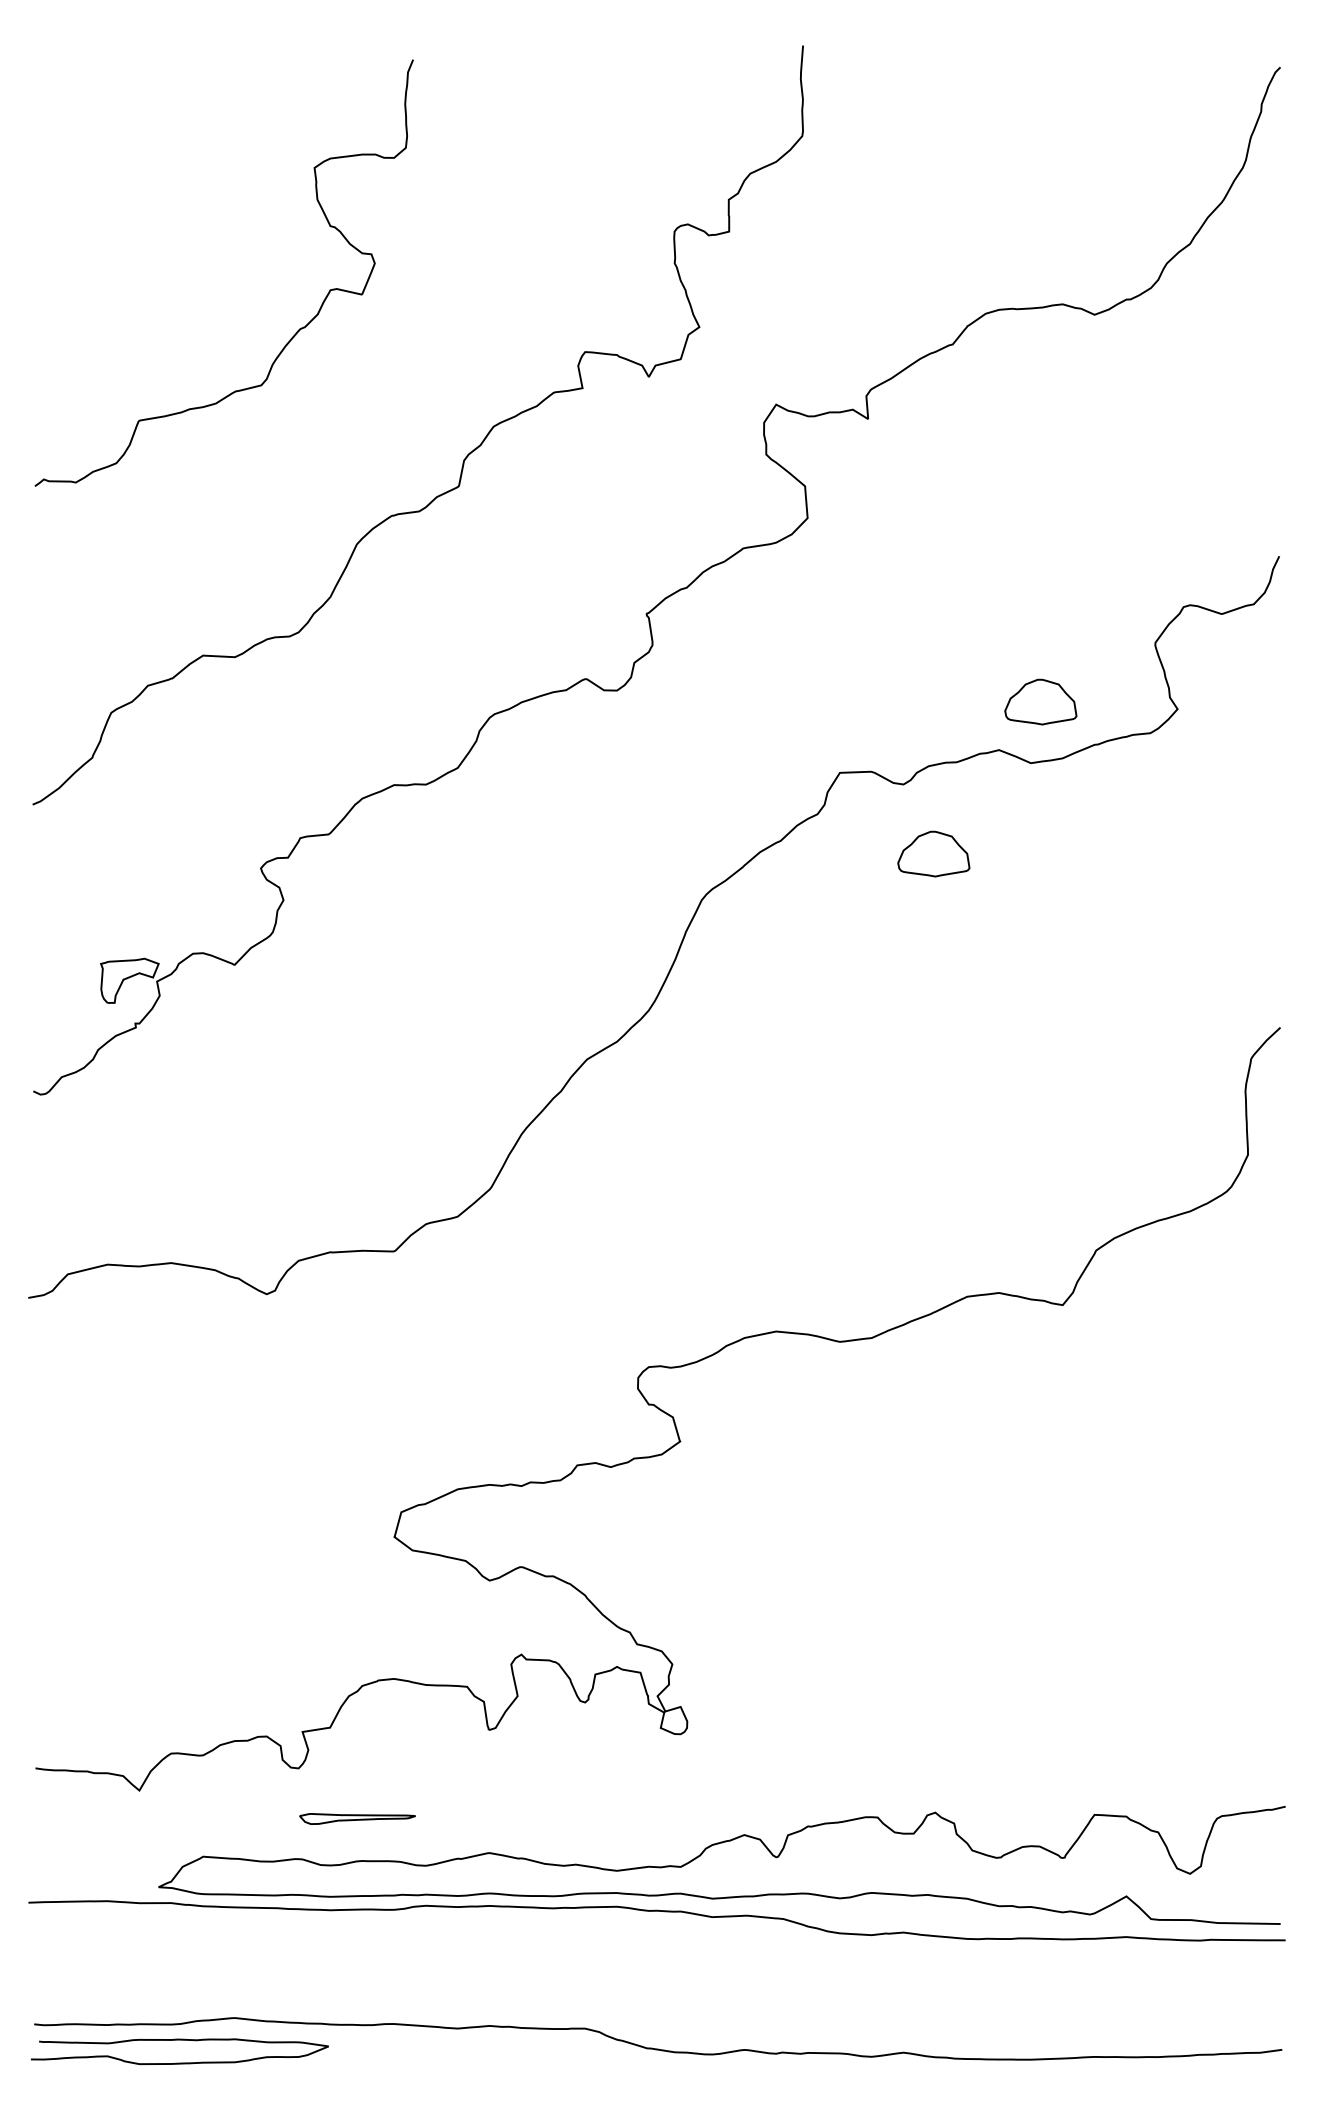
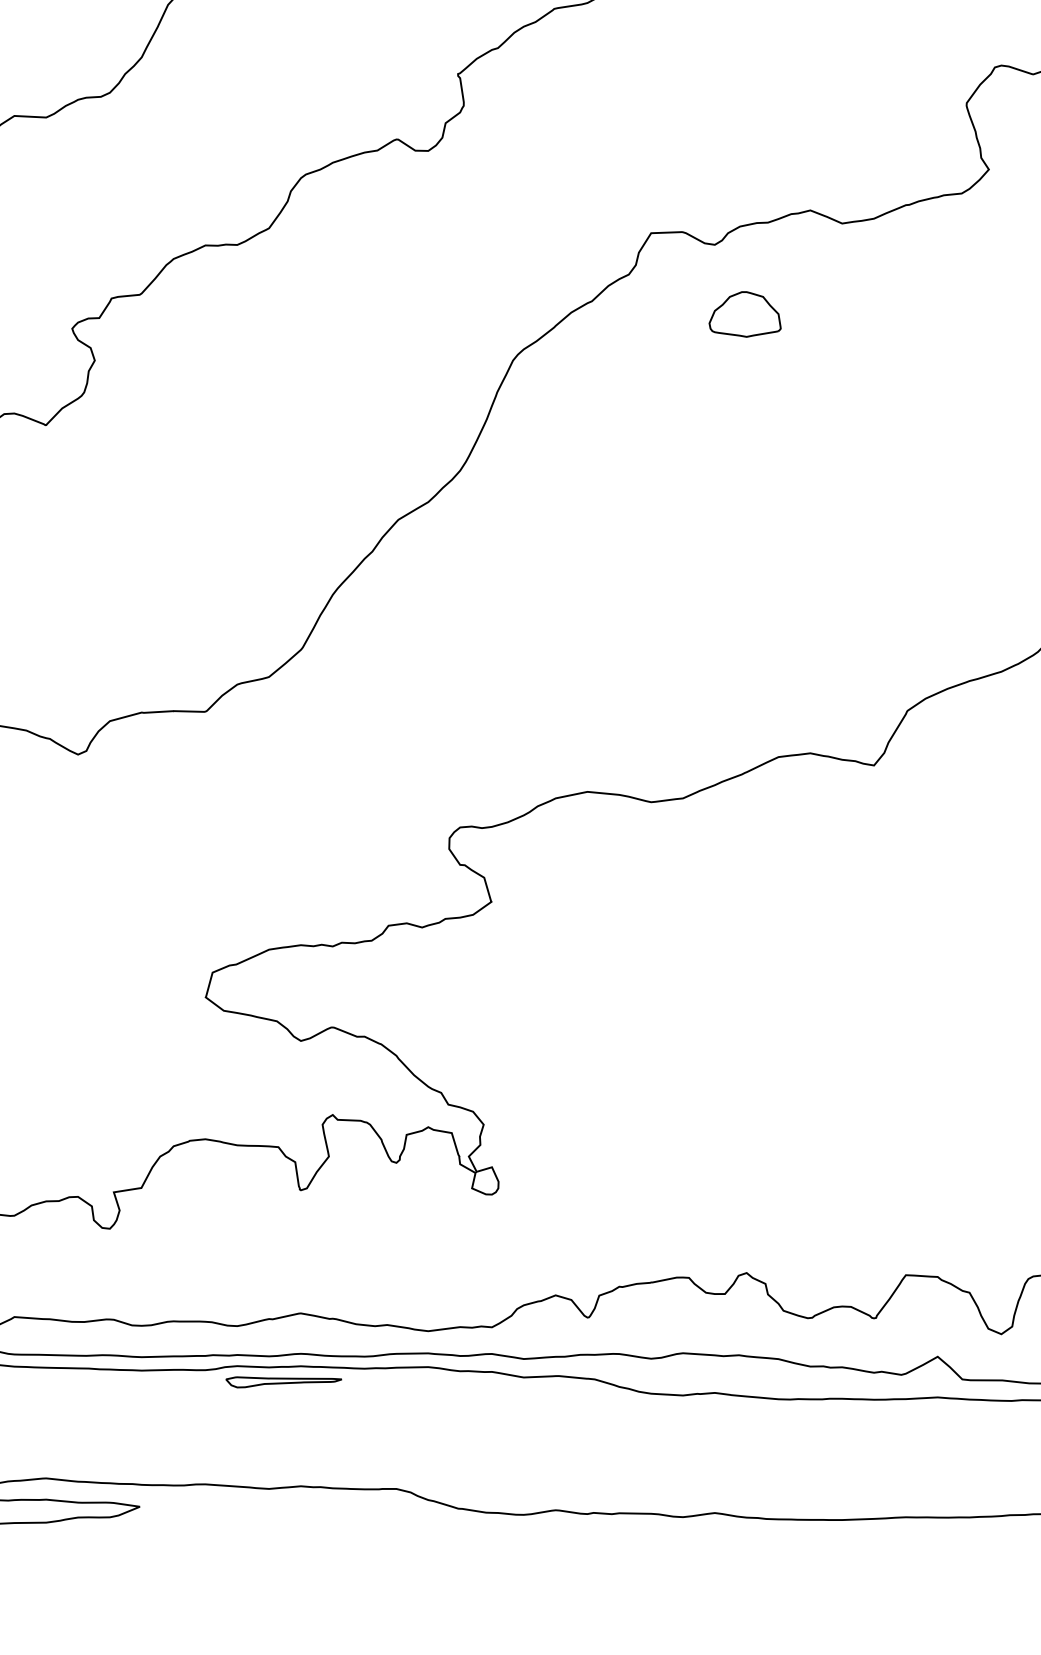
part: (1040, 701) -> (851, 161), removed
part: (357, 1818) -> (283, 1381), moved

